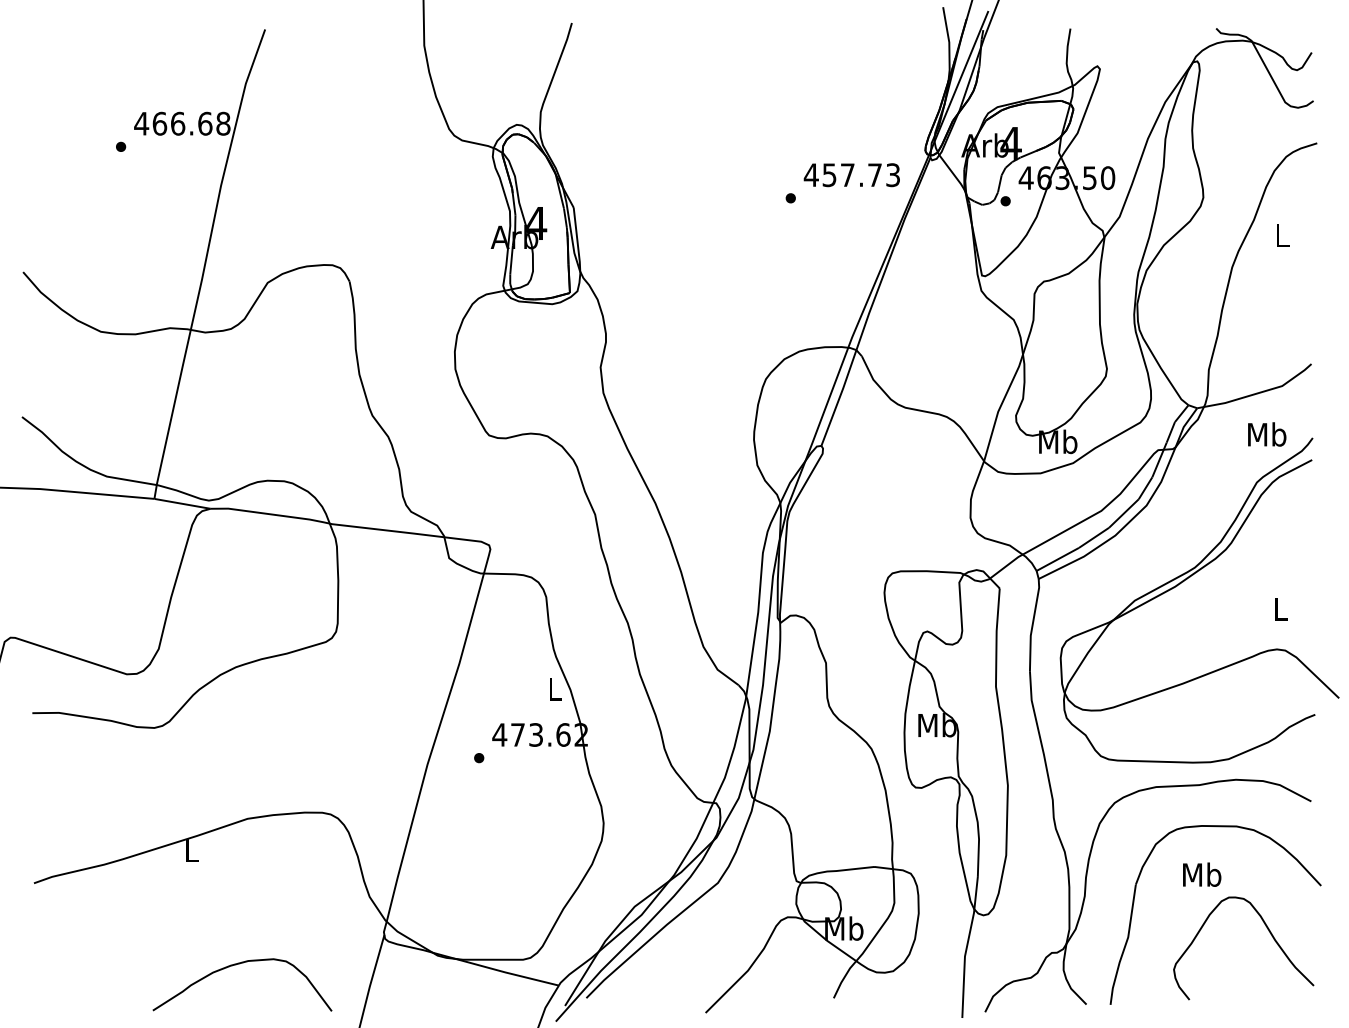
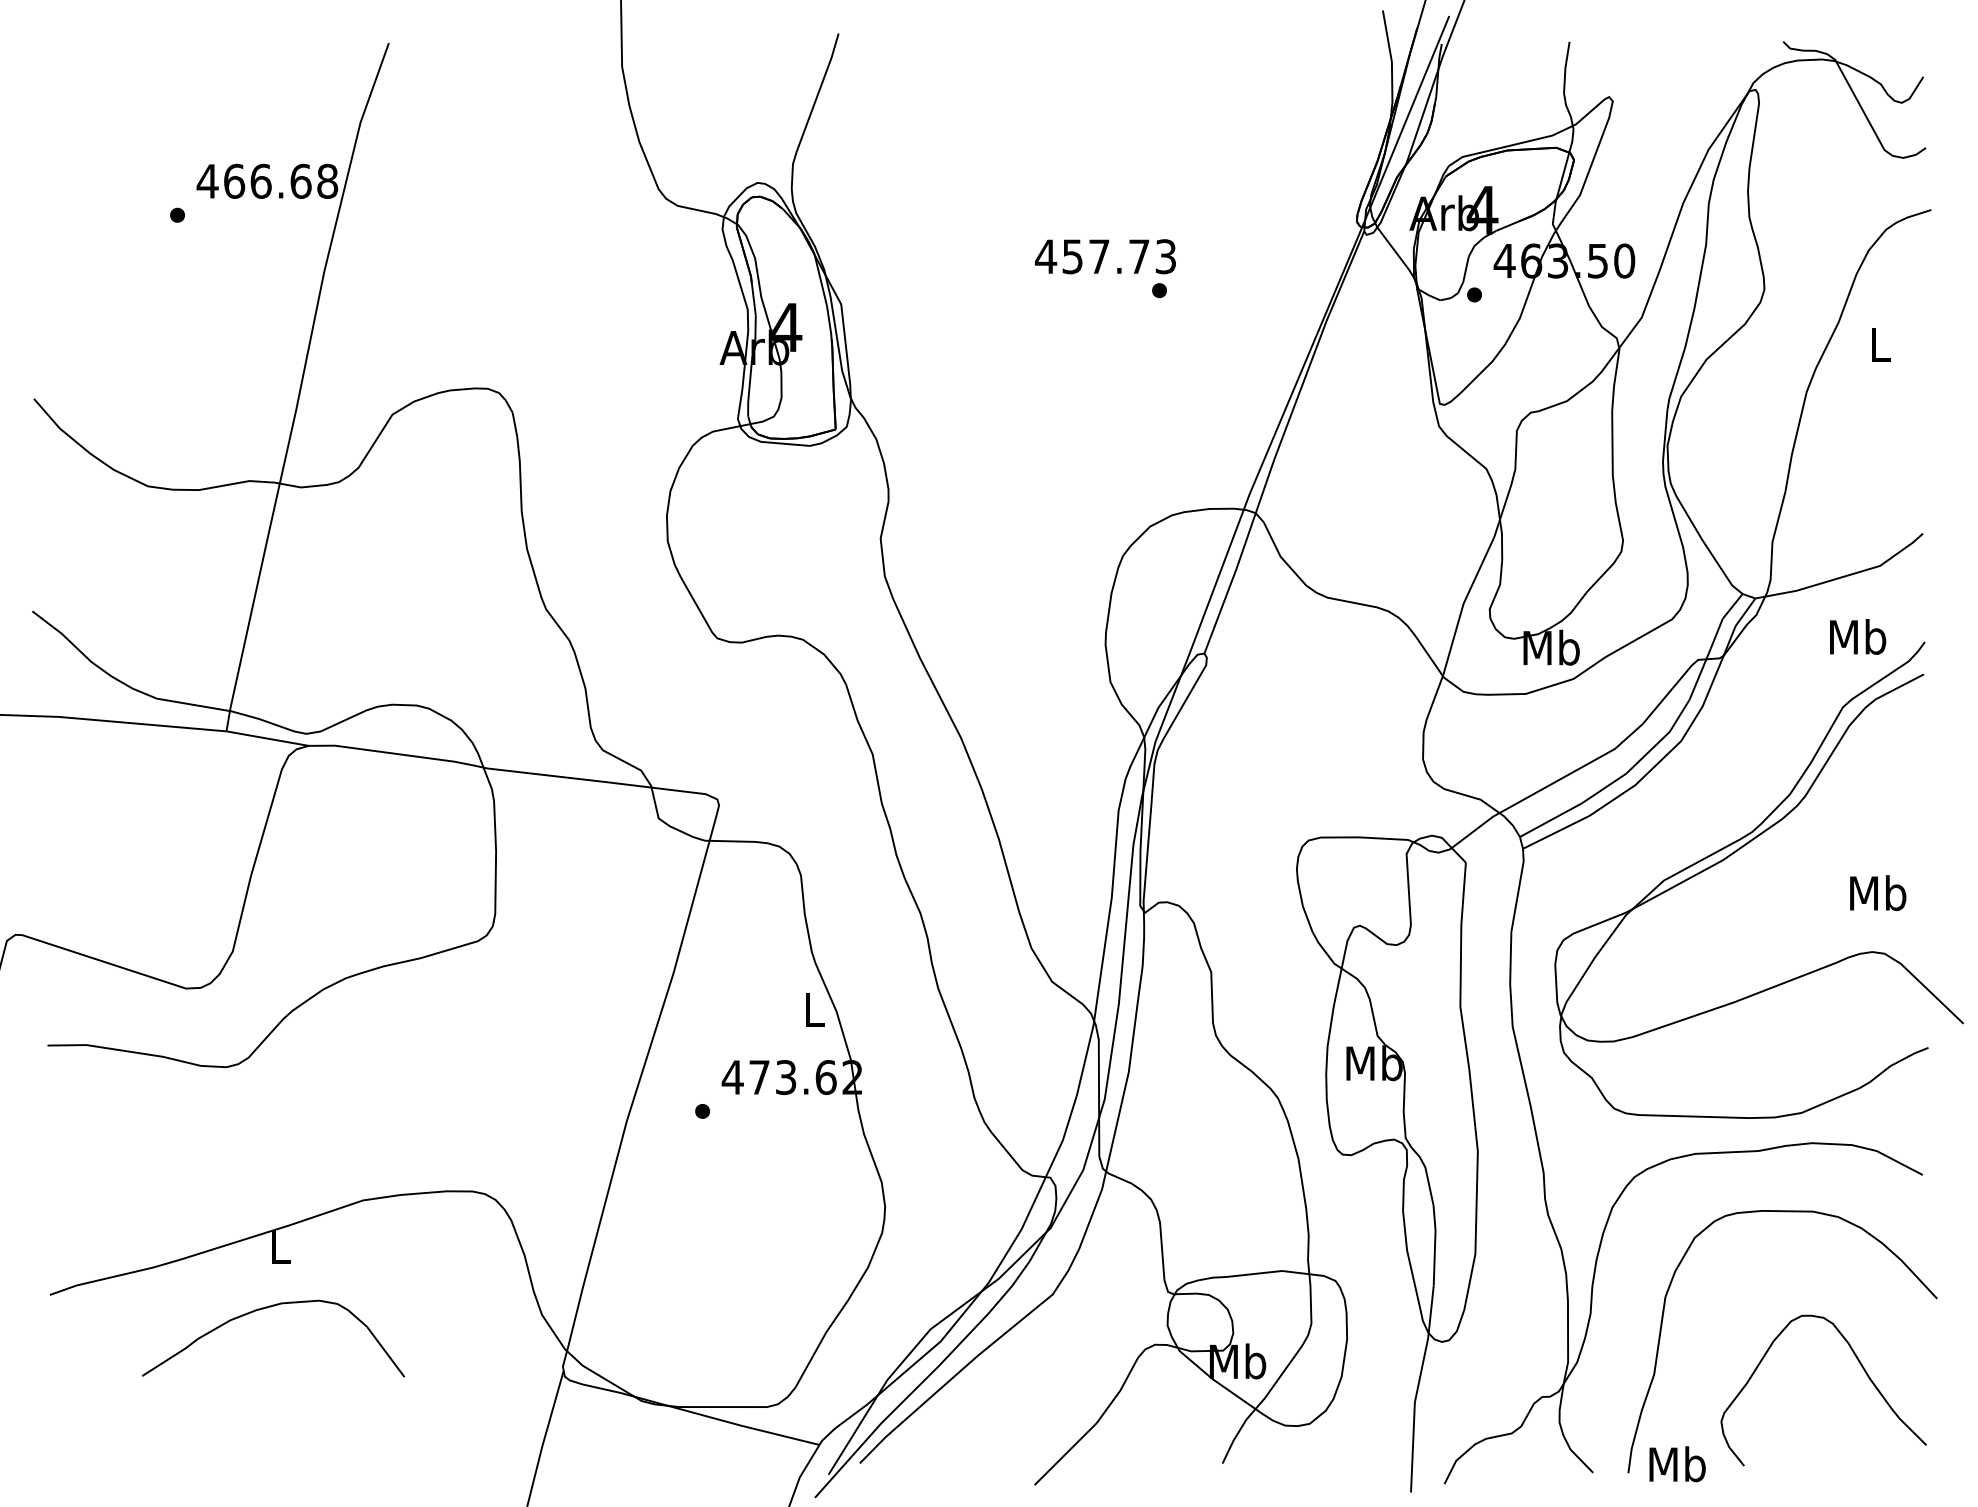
text: (851, 175) -> (1104, 257), moved
text: (1280, 609) -> (1877, 893), L -> Mb
text: (1202, 874) -> (1678, 1463), moved
curve: (236, 965) -> (264, 1309), moved

